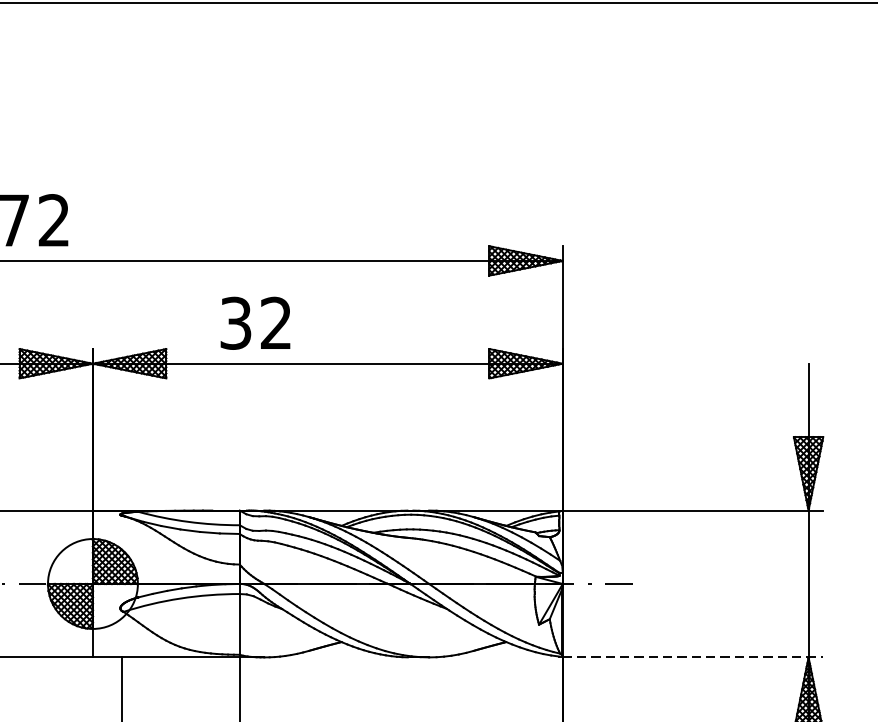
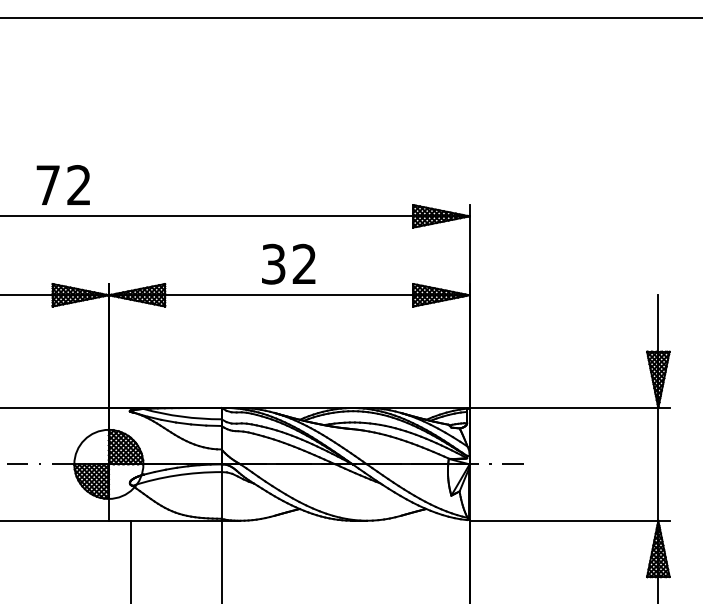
text: (255, 322) -> (288, 263), moved
line: (692, 657) -> (569, 520), dashed -> solid

